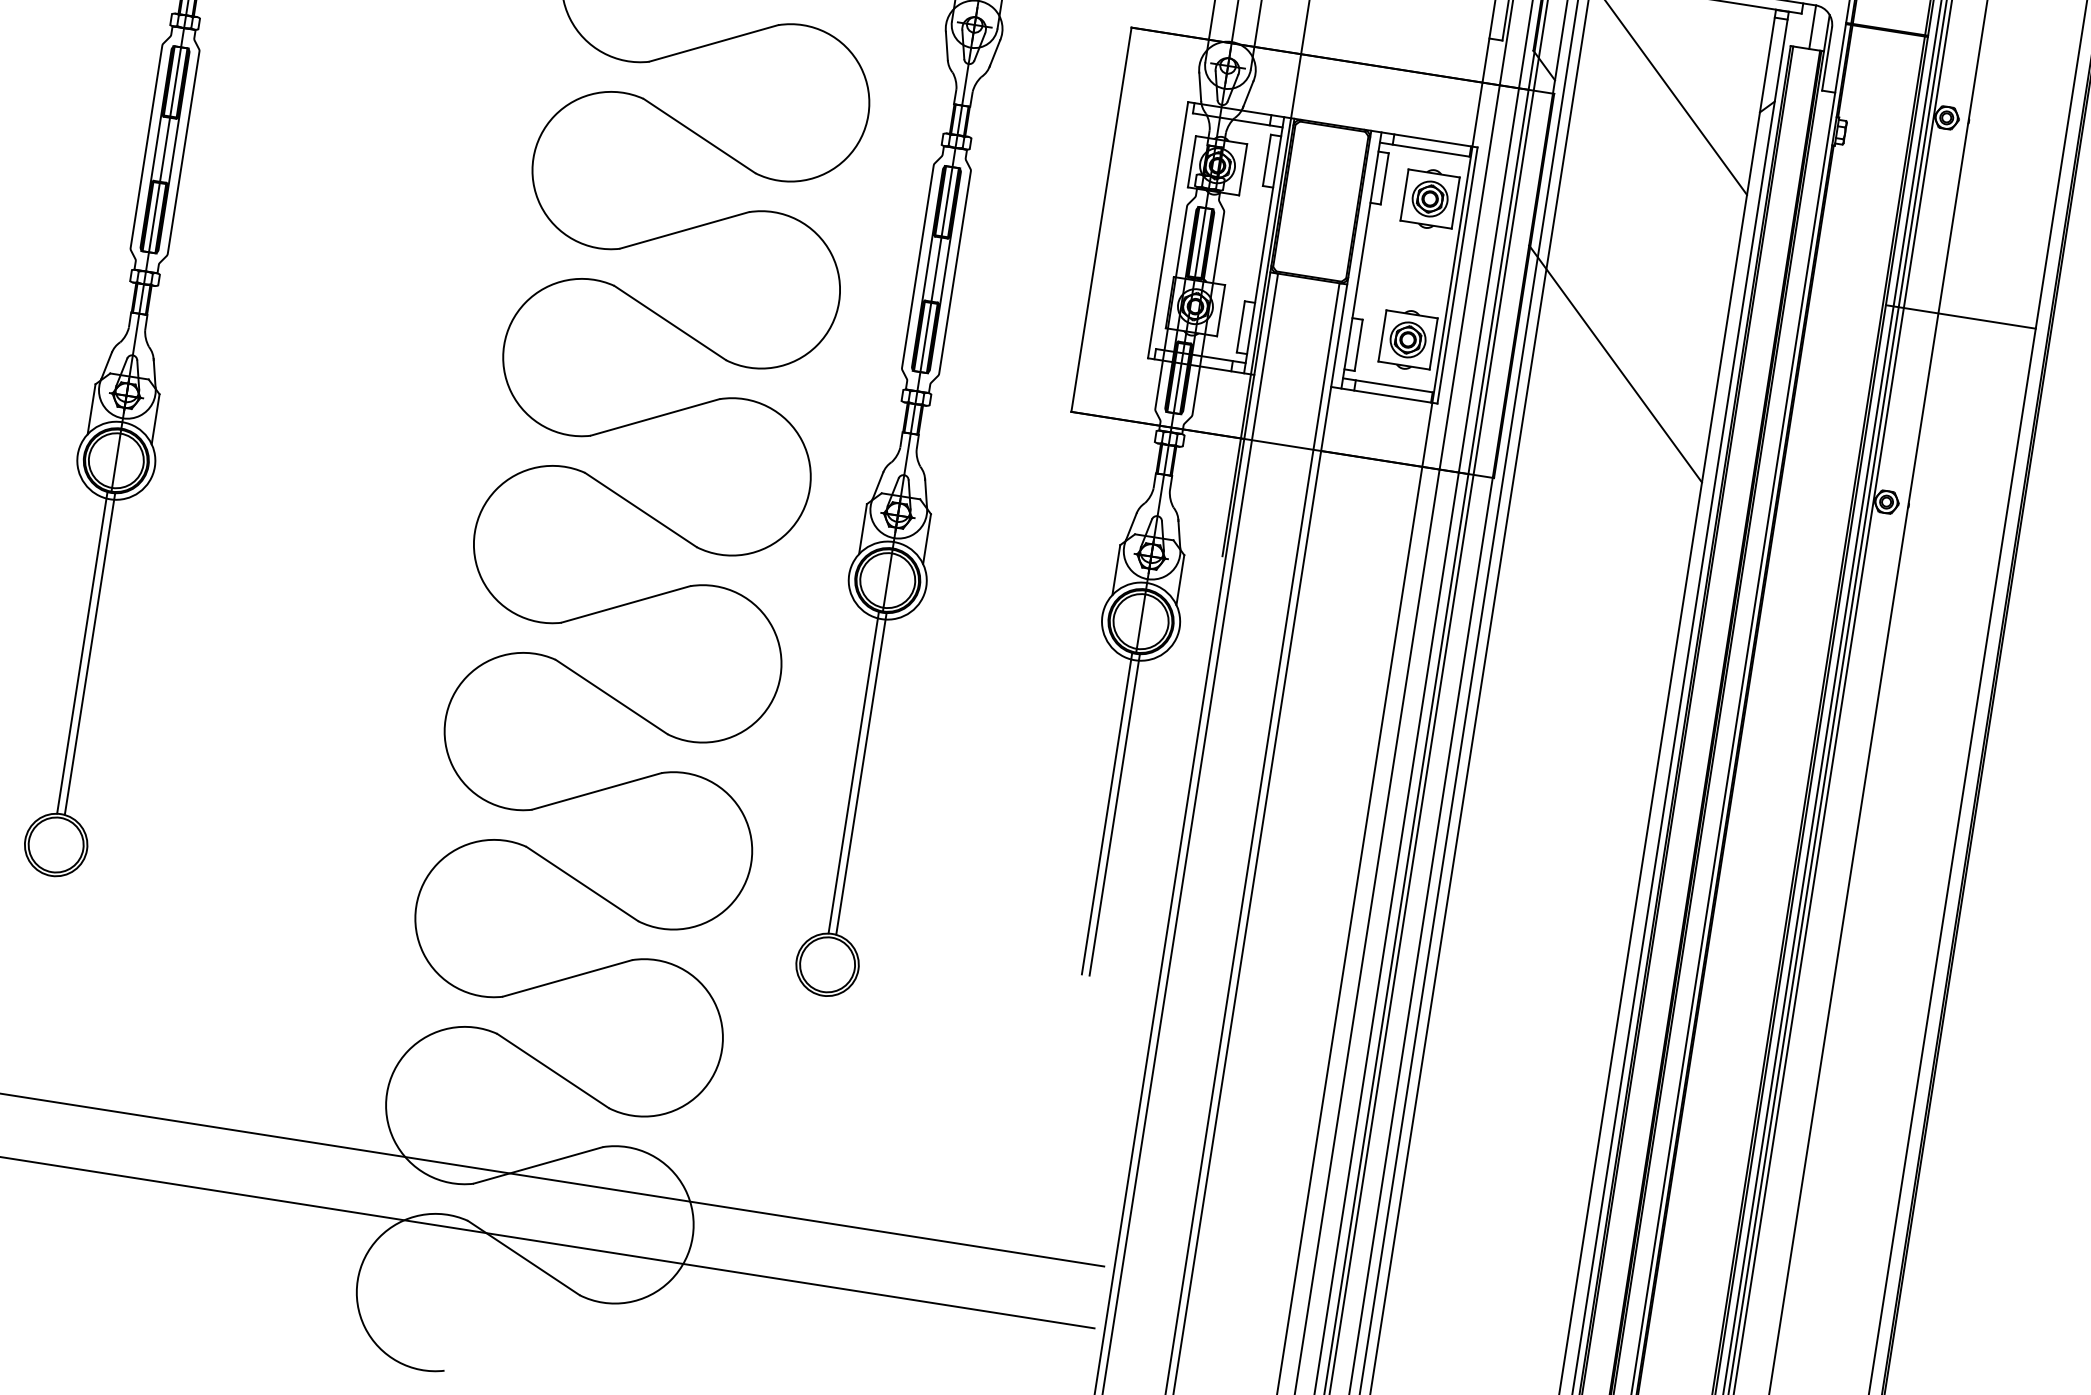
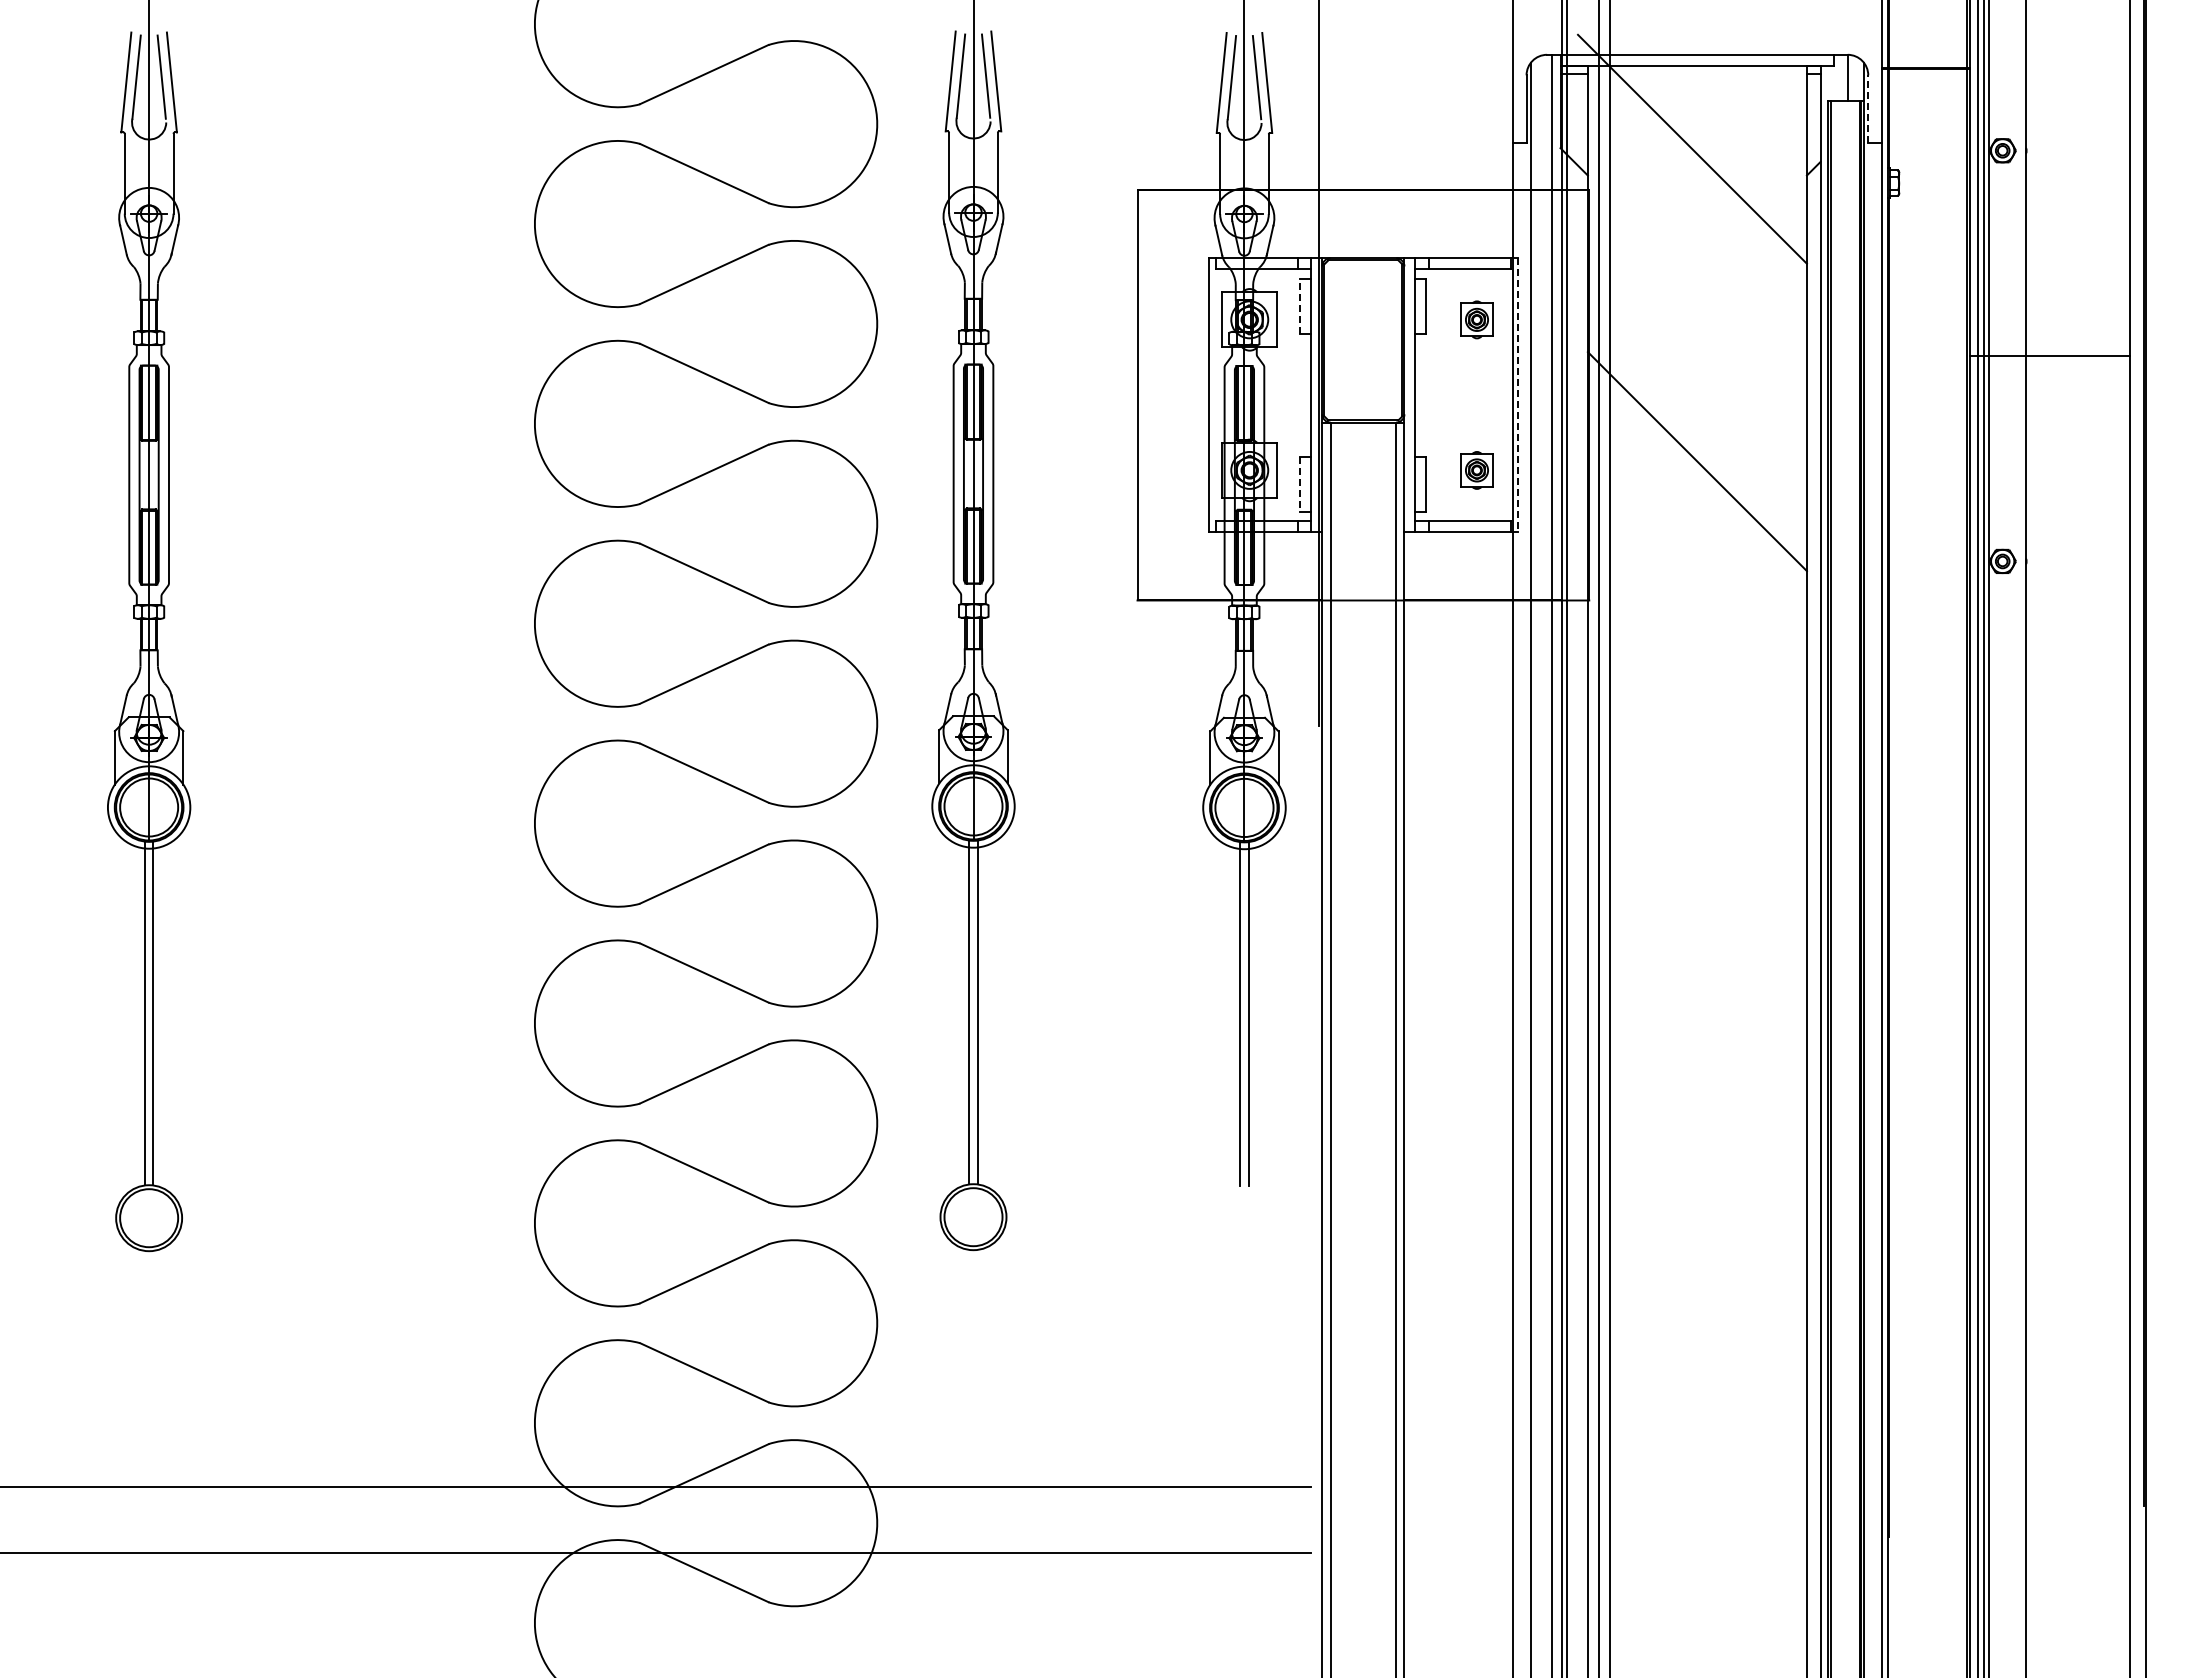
line: (1827, 59) -> (1868, 109), solid -> dashed
line: (1267, 159) -> (1300, 305), solid -> dashed
part: (1429, 198) -> (1476, 319), size x0.6
line: (1457, 275) -> (1518, 395), solid -> dashed
line: (1240, 327) -> (1300, 484), solid -> dashed
part: (1407, 339) -> (1476, 470), size x0.6

